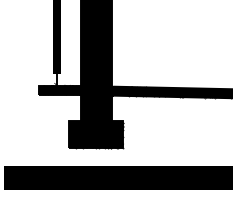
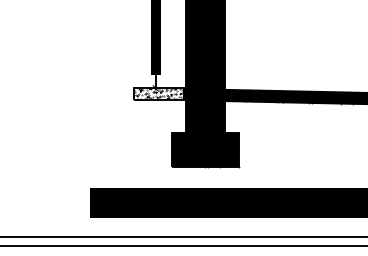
fill: (58, 89) -> (158, 93), removed

